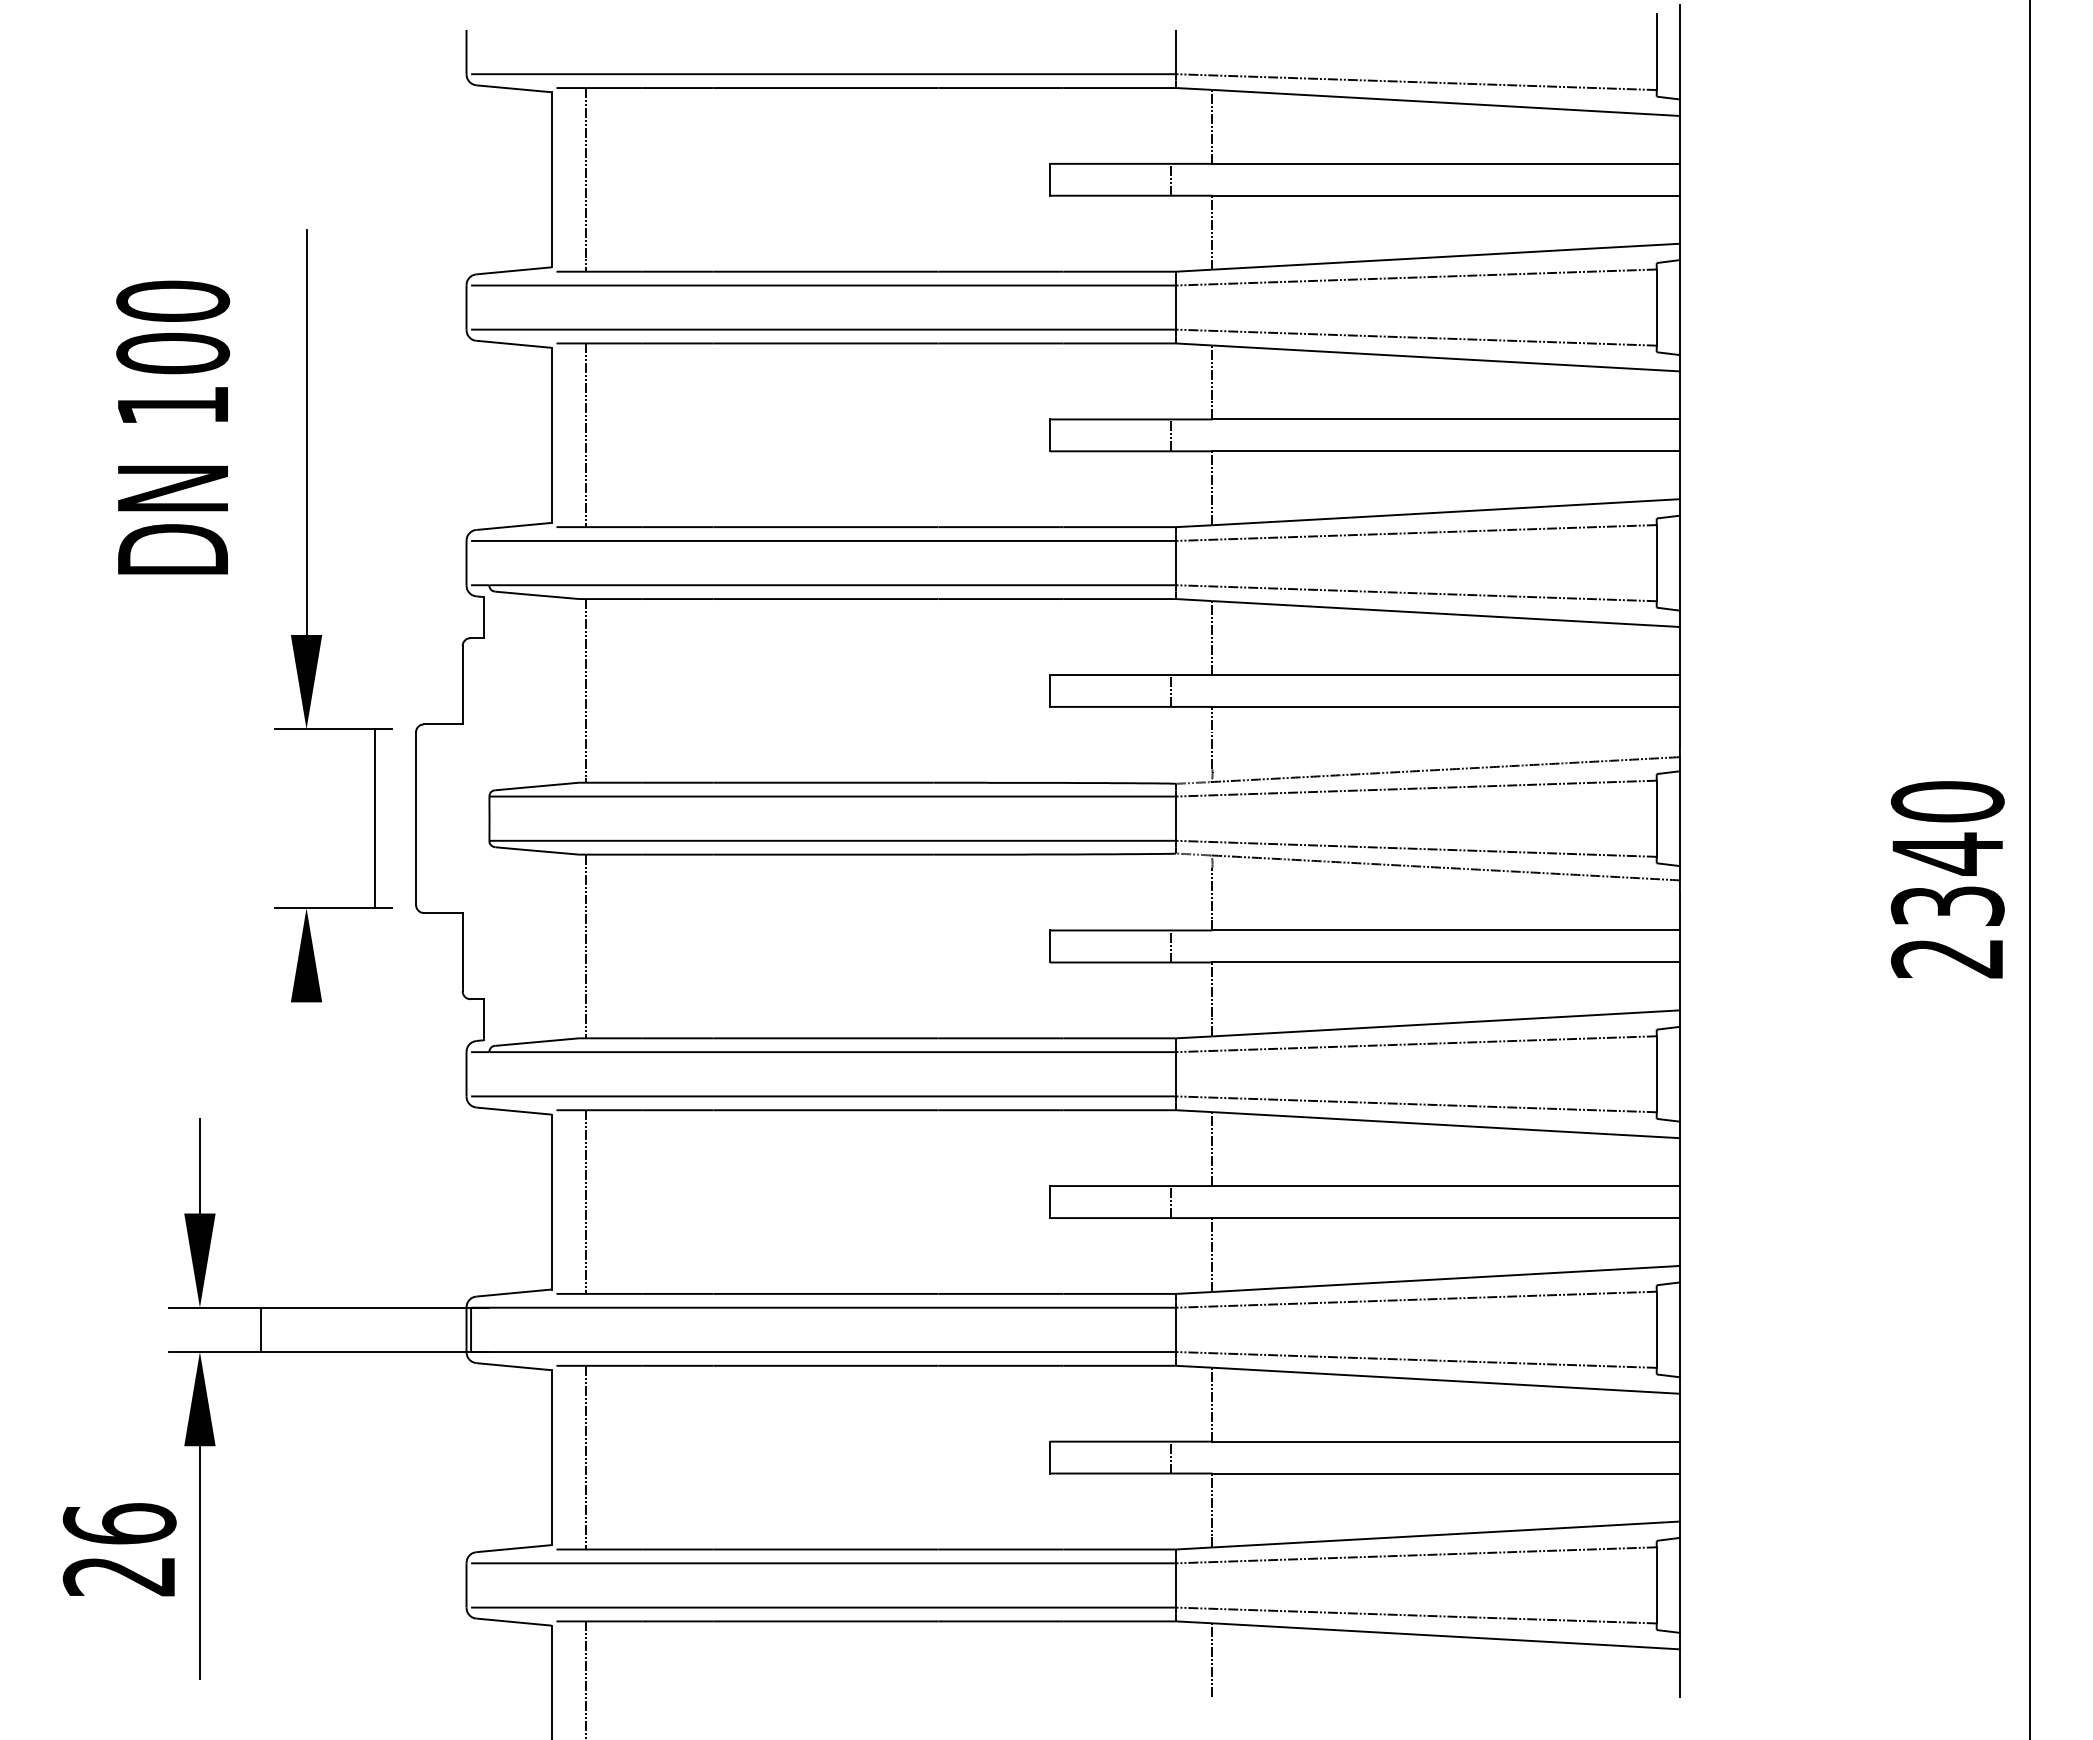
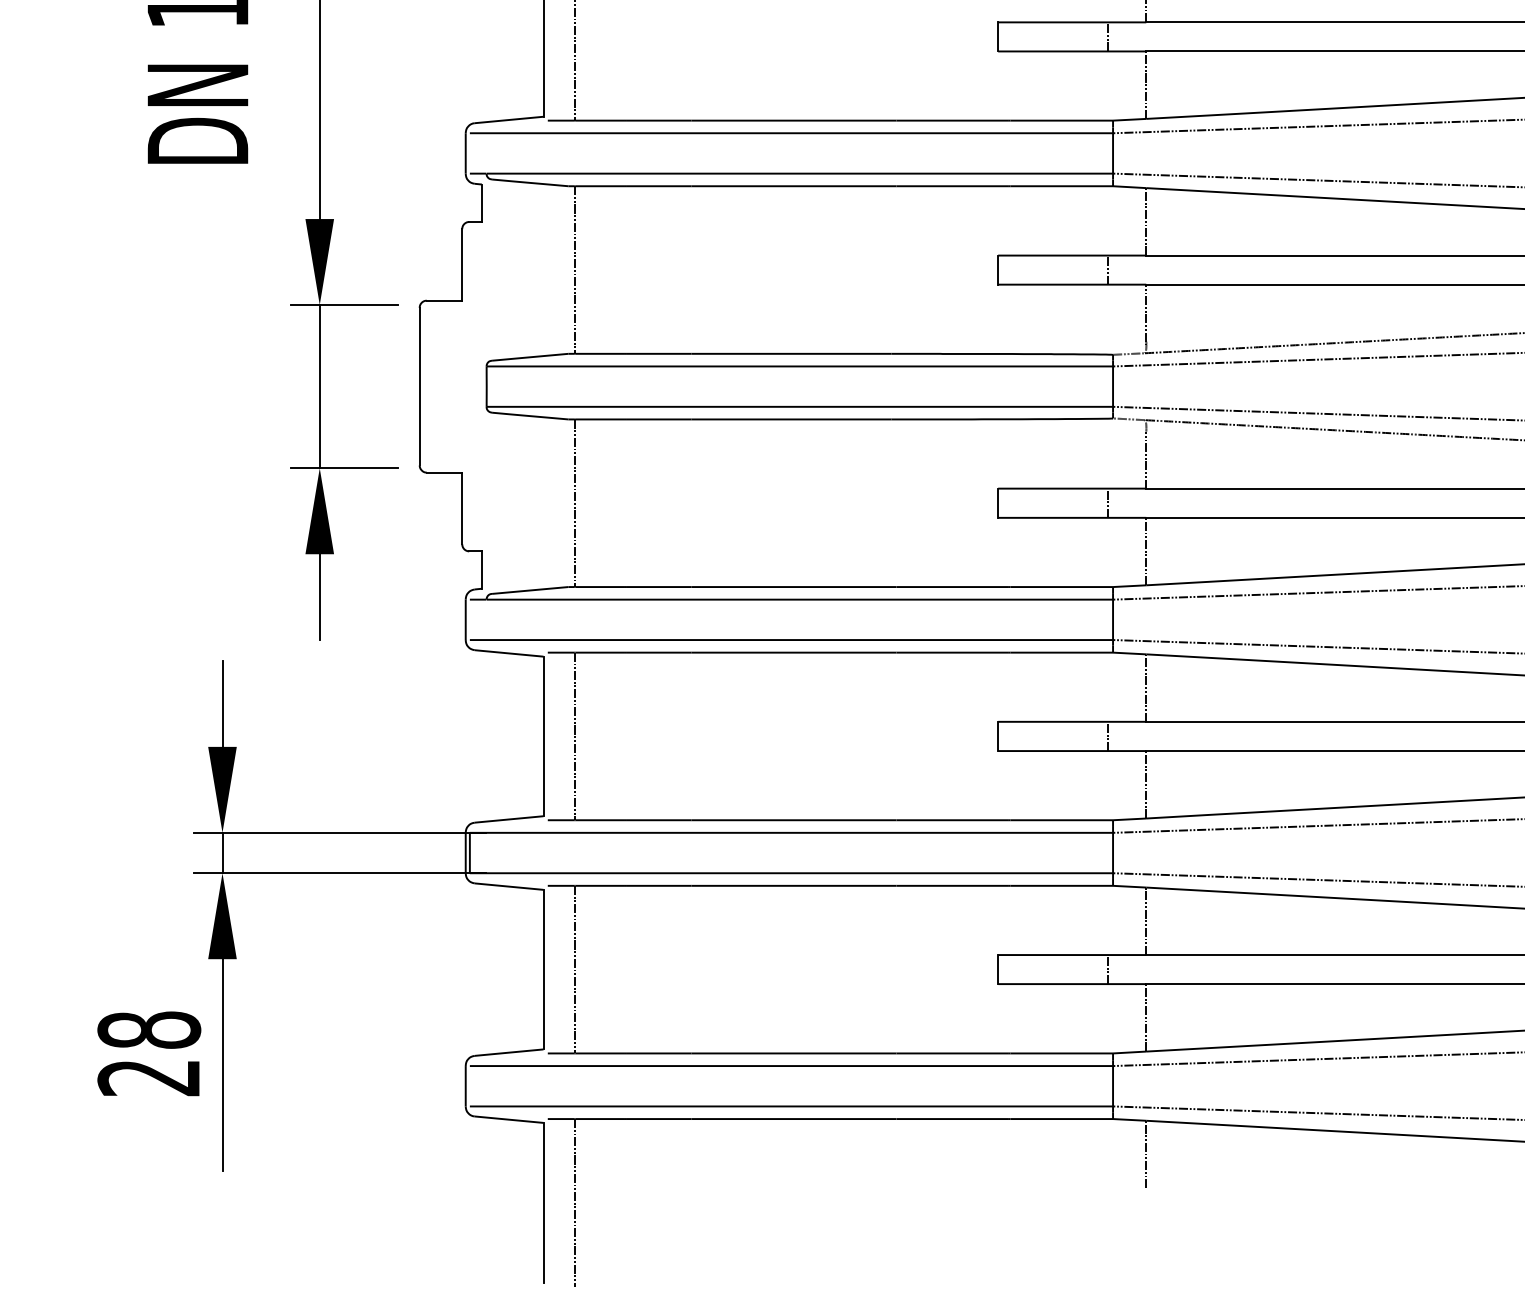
line: (374, 818) -> (319, 386), moved
line: (306, 1049) -> (319, 597), added
line: (260, 1329) -> (222, 852), moved
text: (119, 1523) -> (149, 1029), 26 -> 28

